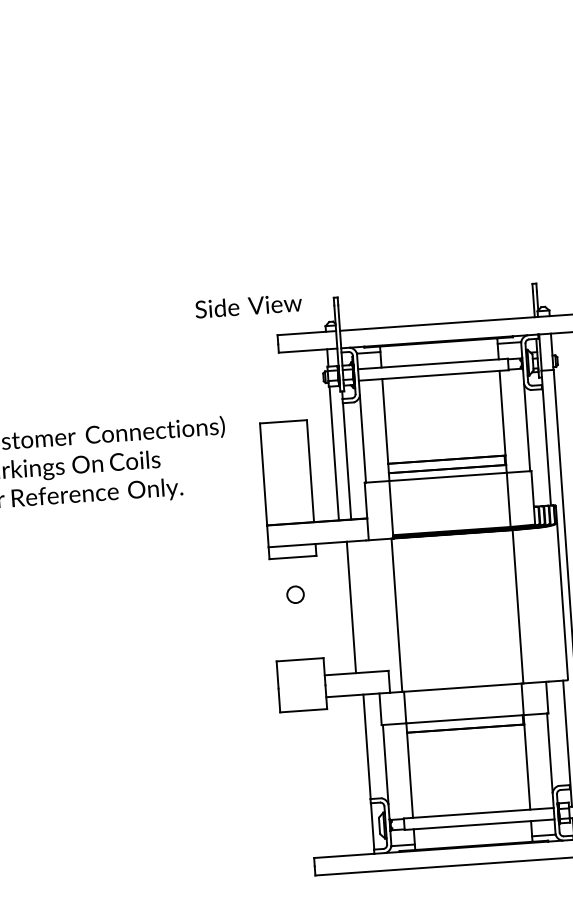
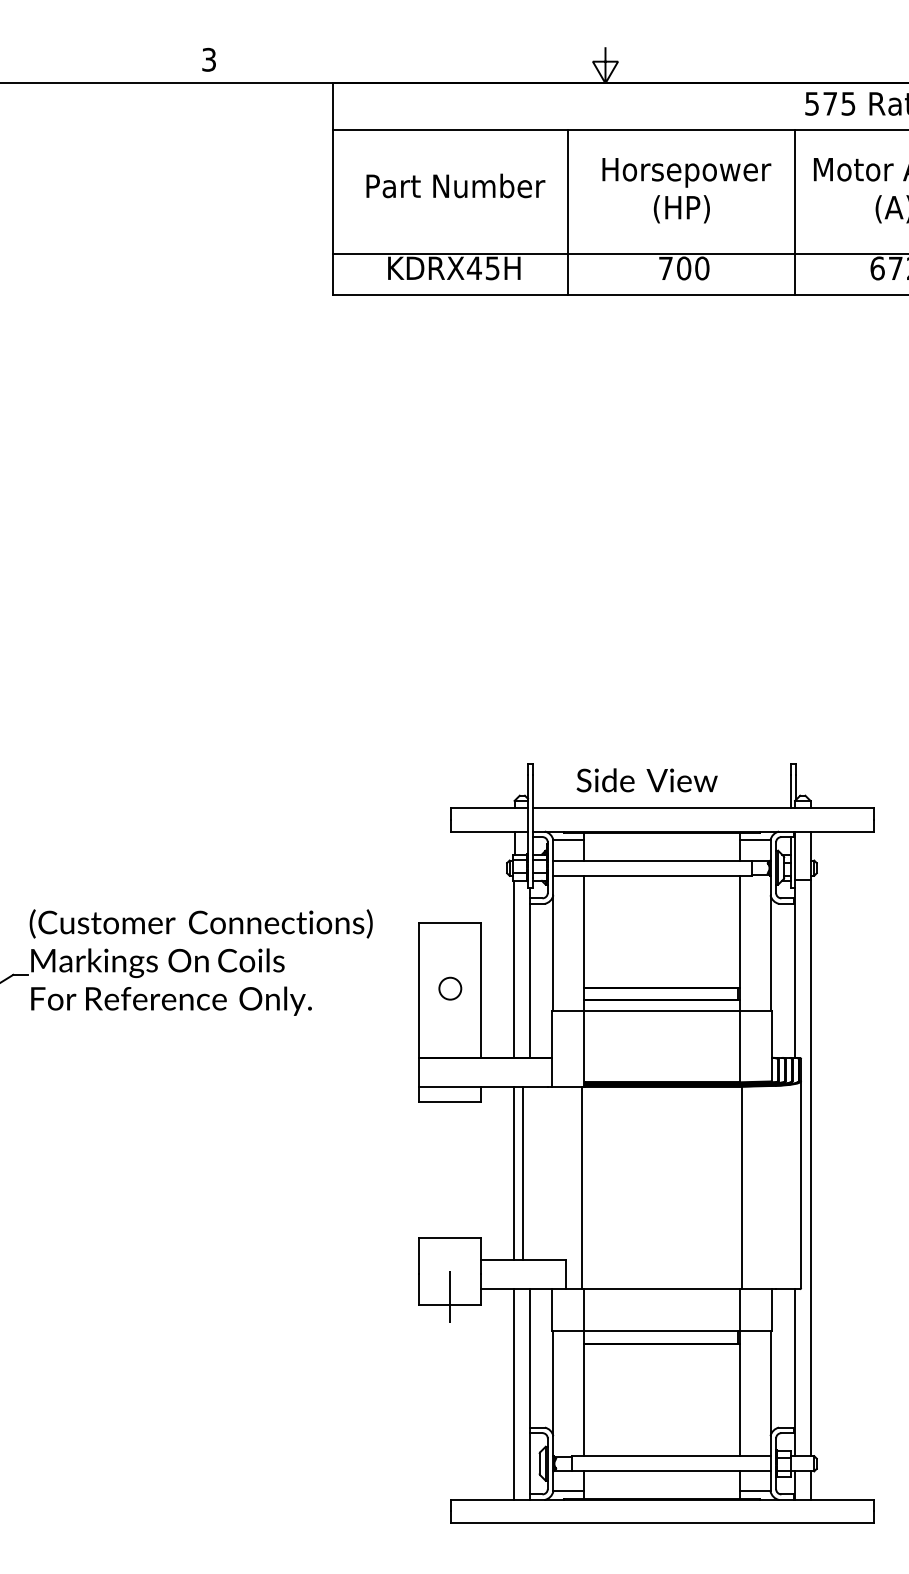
text: (248, 306) -> (646, 780), moved
circle: (295, 594) -> (450, 988), moved
line: (345, 607) -> (514, 1173), added
line: (303, 704) -> (450, 1297), added
line: (356, 774) -> (514, 1394), added

